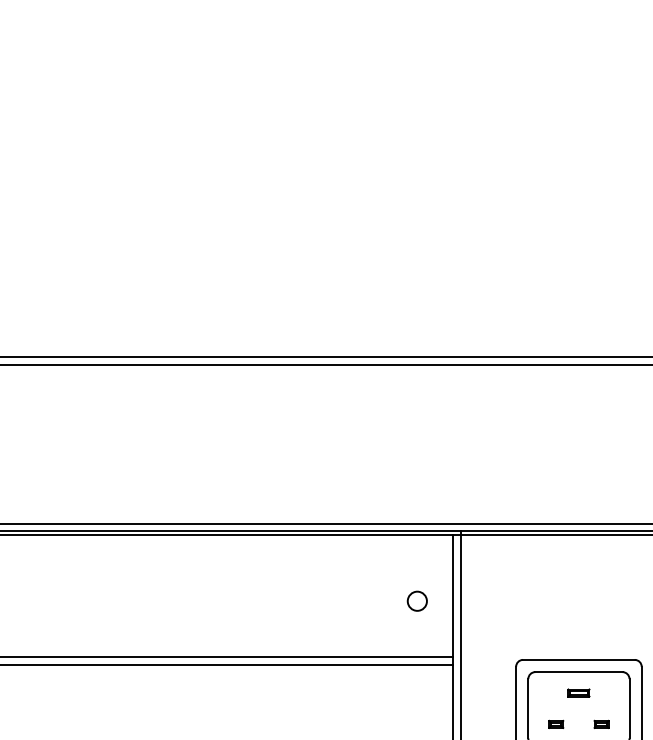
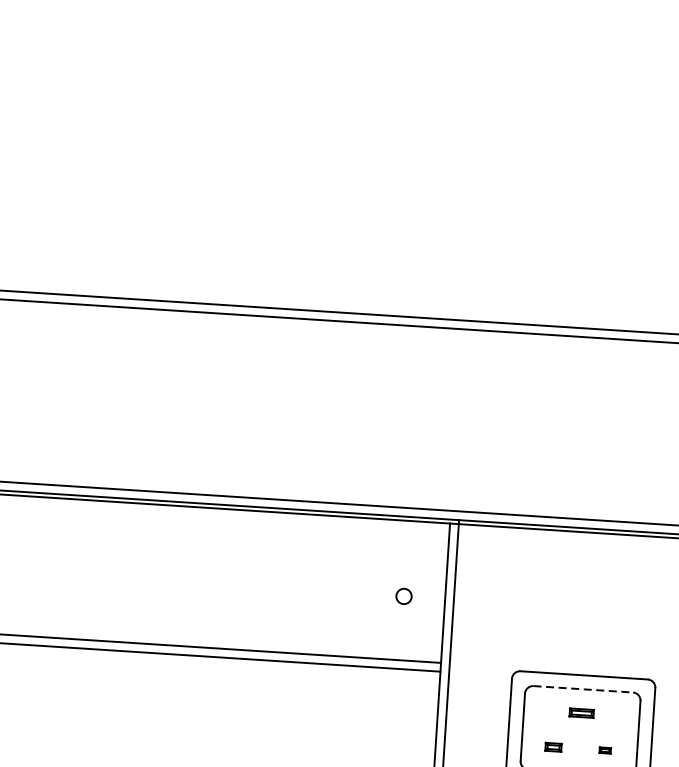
circle: (416, 600) -> (403, 595), size x0.7
line: (578, 672) -> (582, 689), solid -> dashed
part: (601, 723) -> (605, 749), size x0.7

